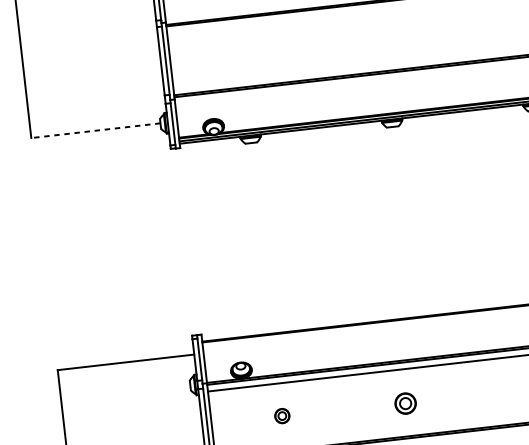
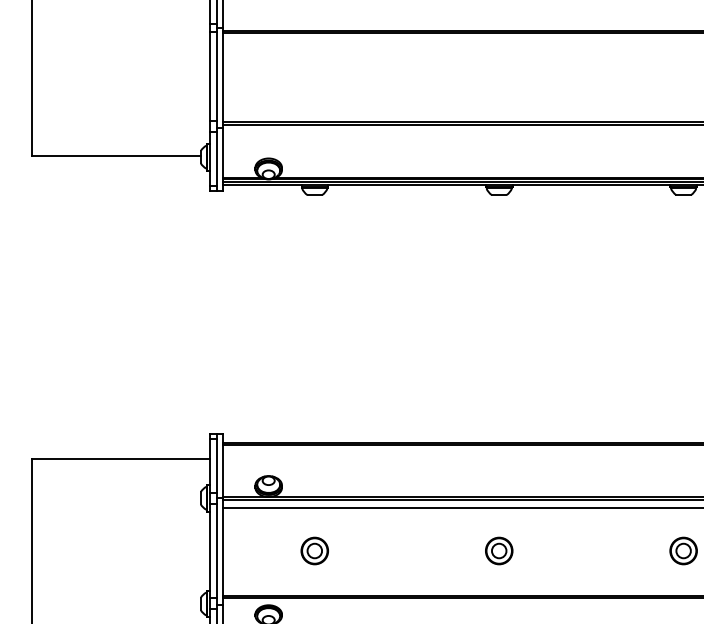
line: (95, 130) -> (116, 156), dashed -> solid
part: (405, 403) -> (499, 550), moved
part: (282, 415) -> (314, 550), size x1.43

